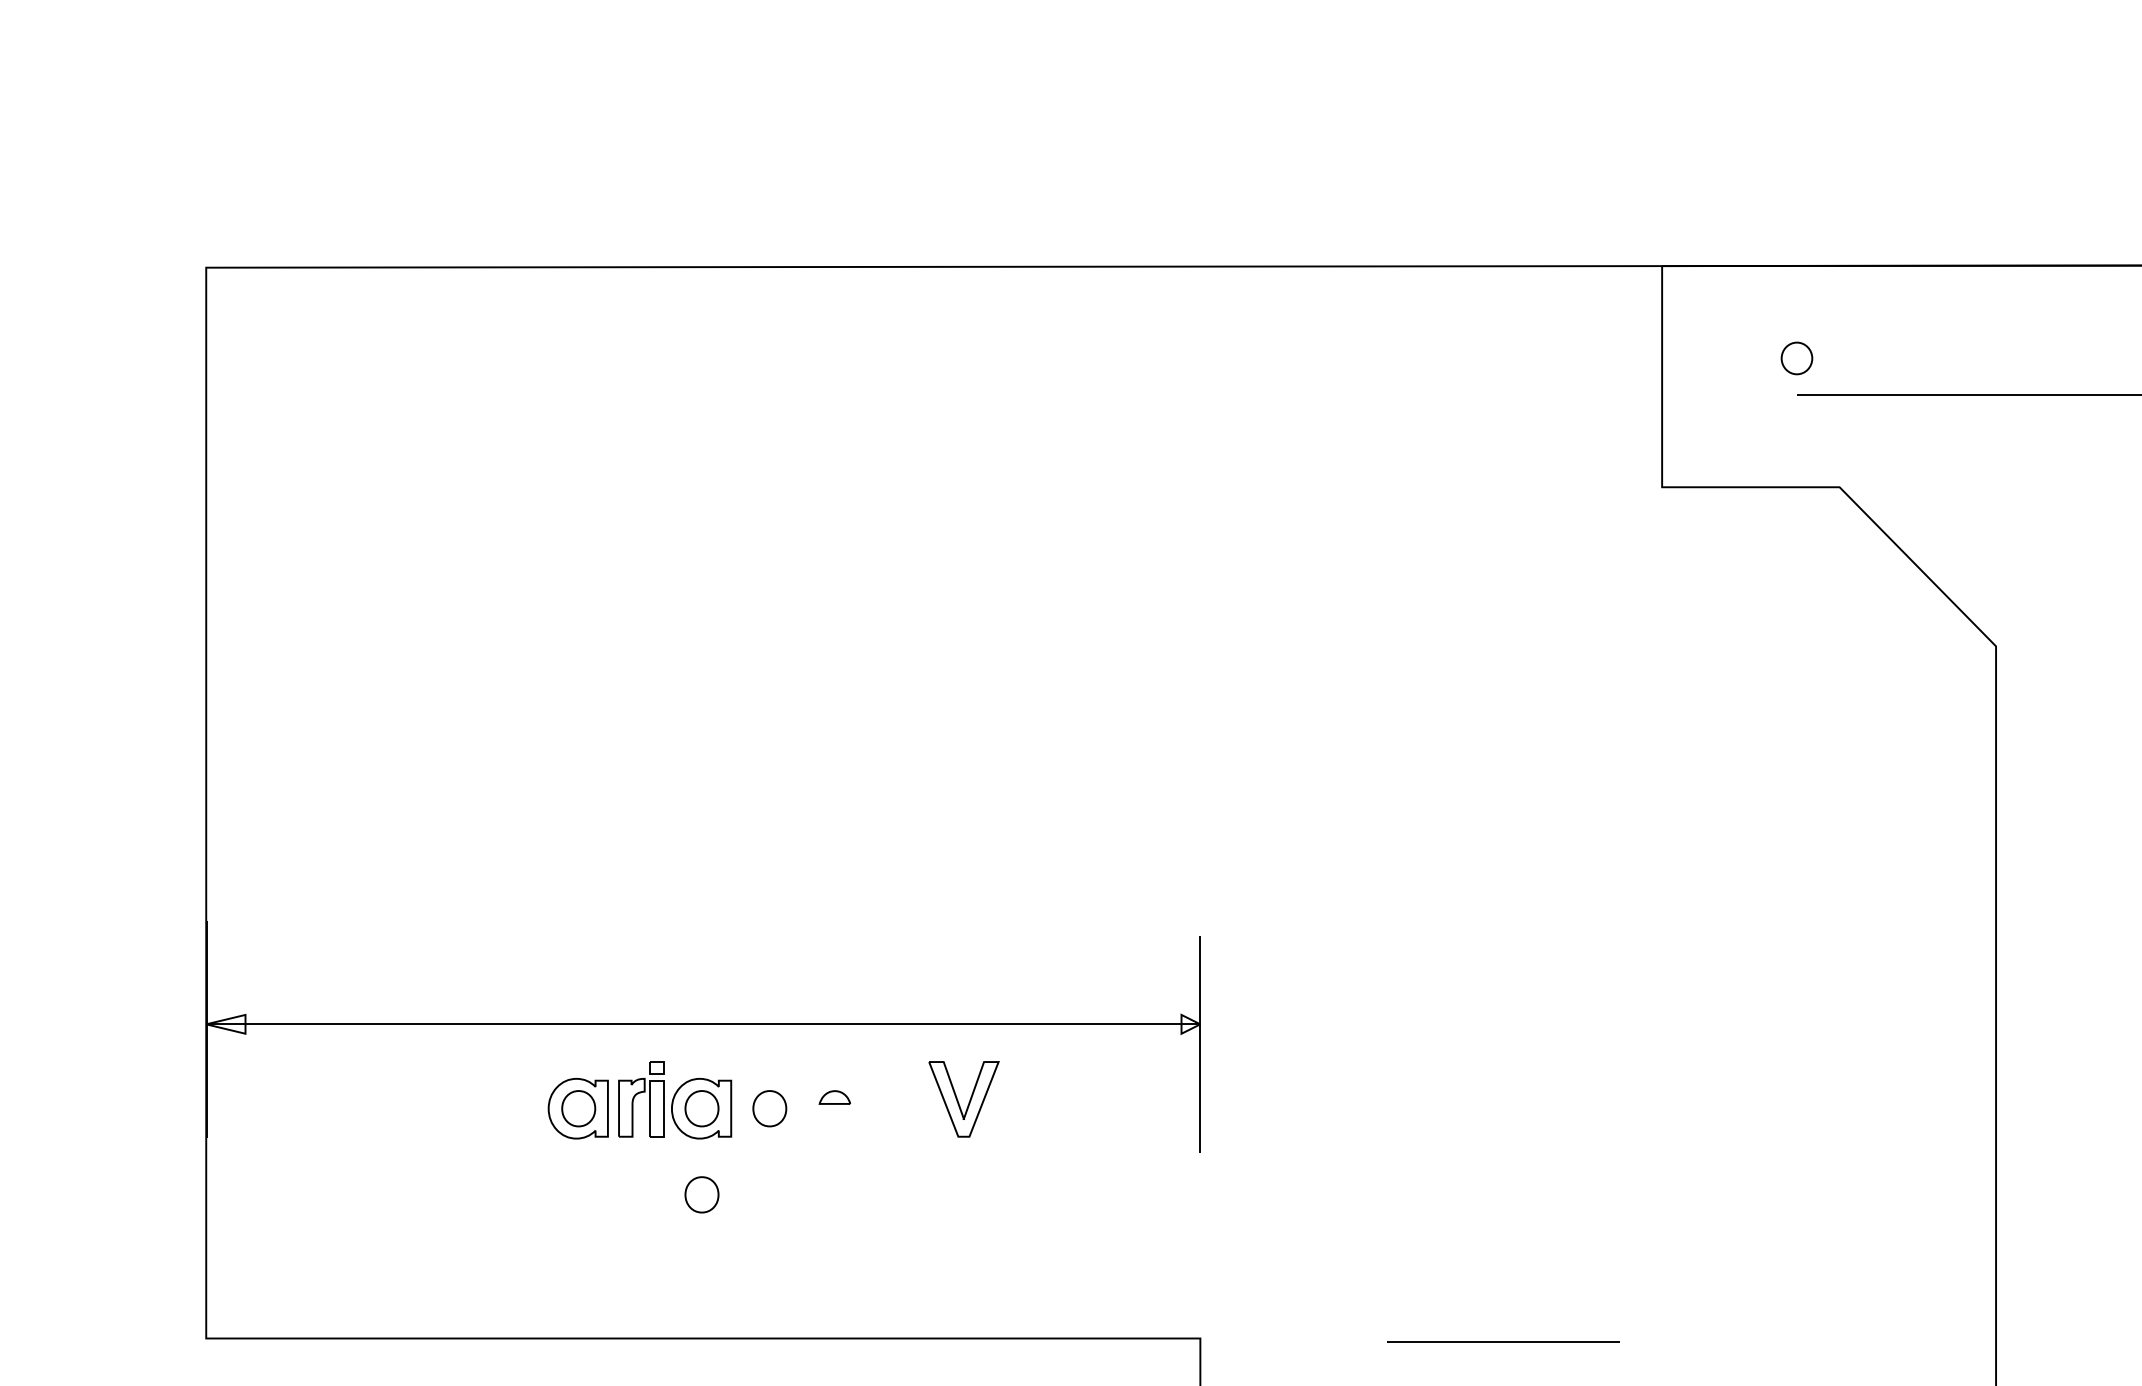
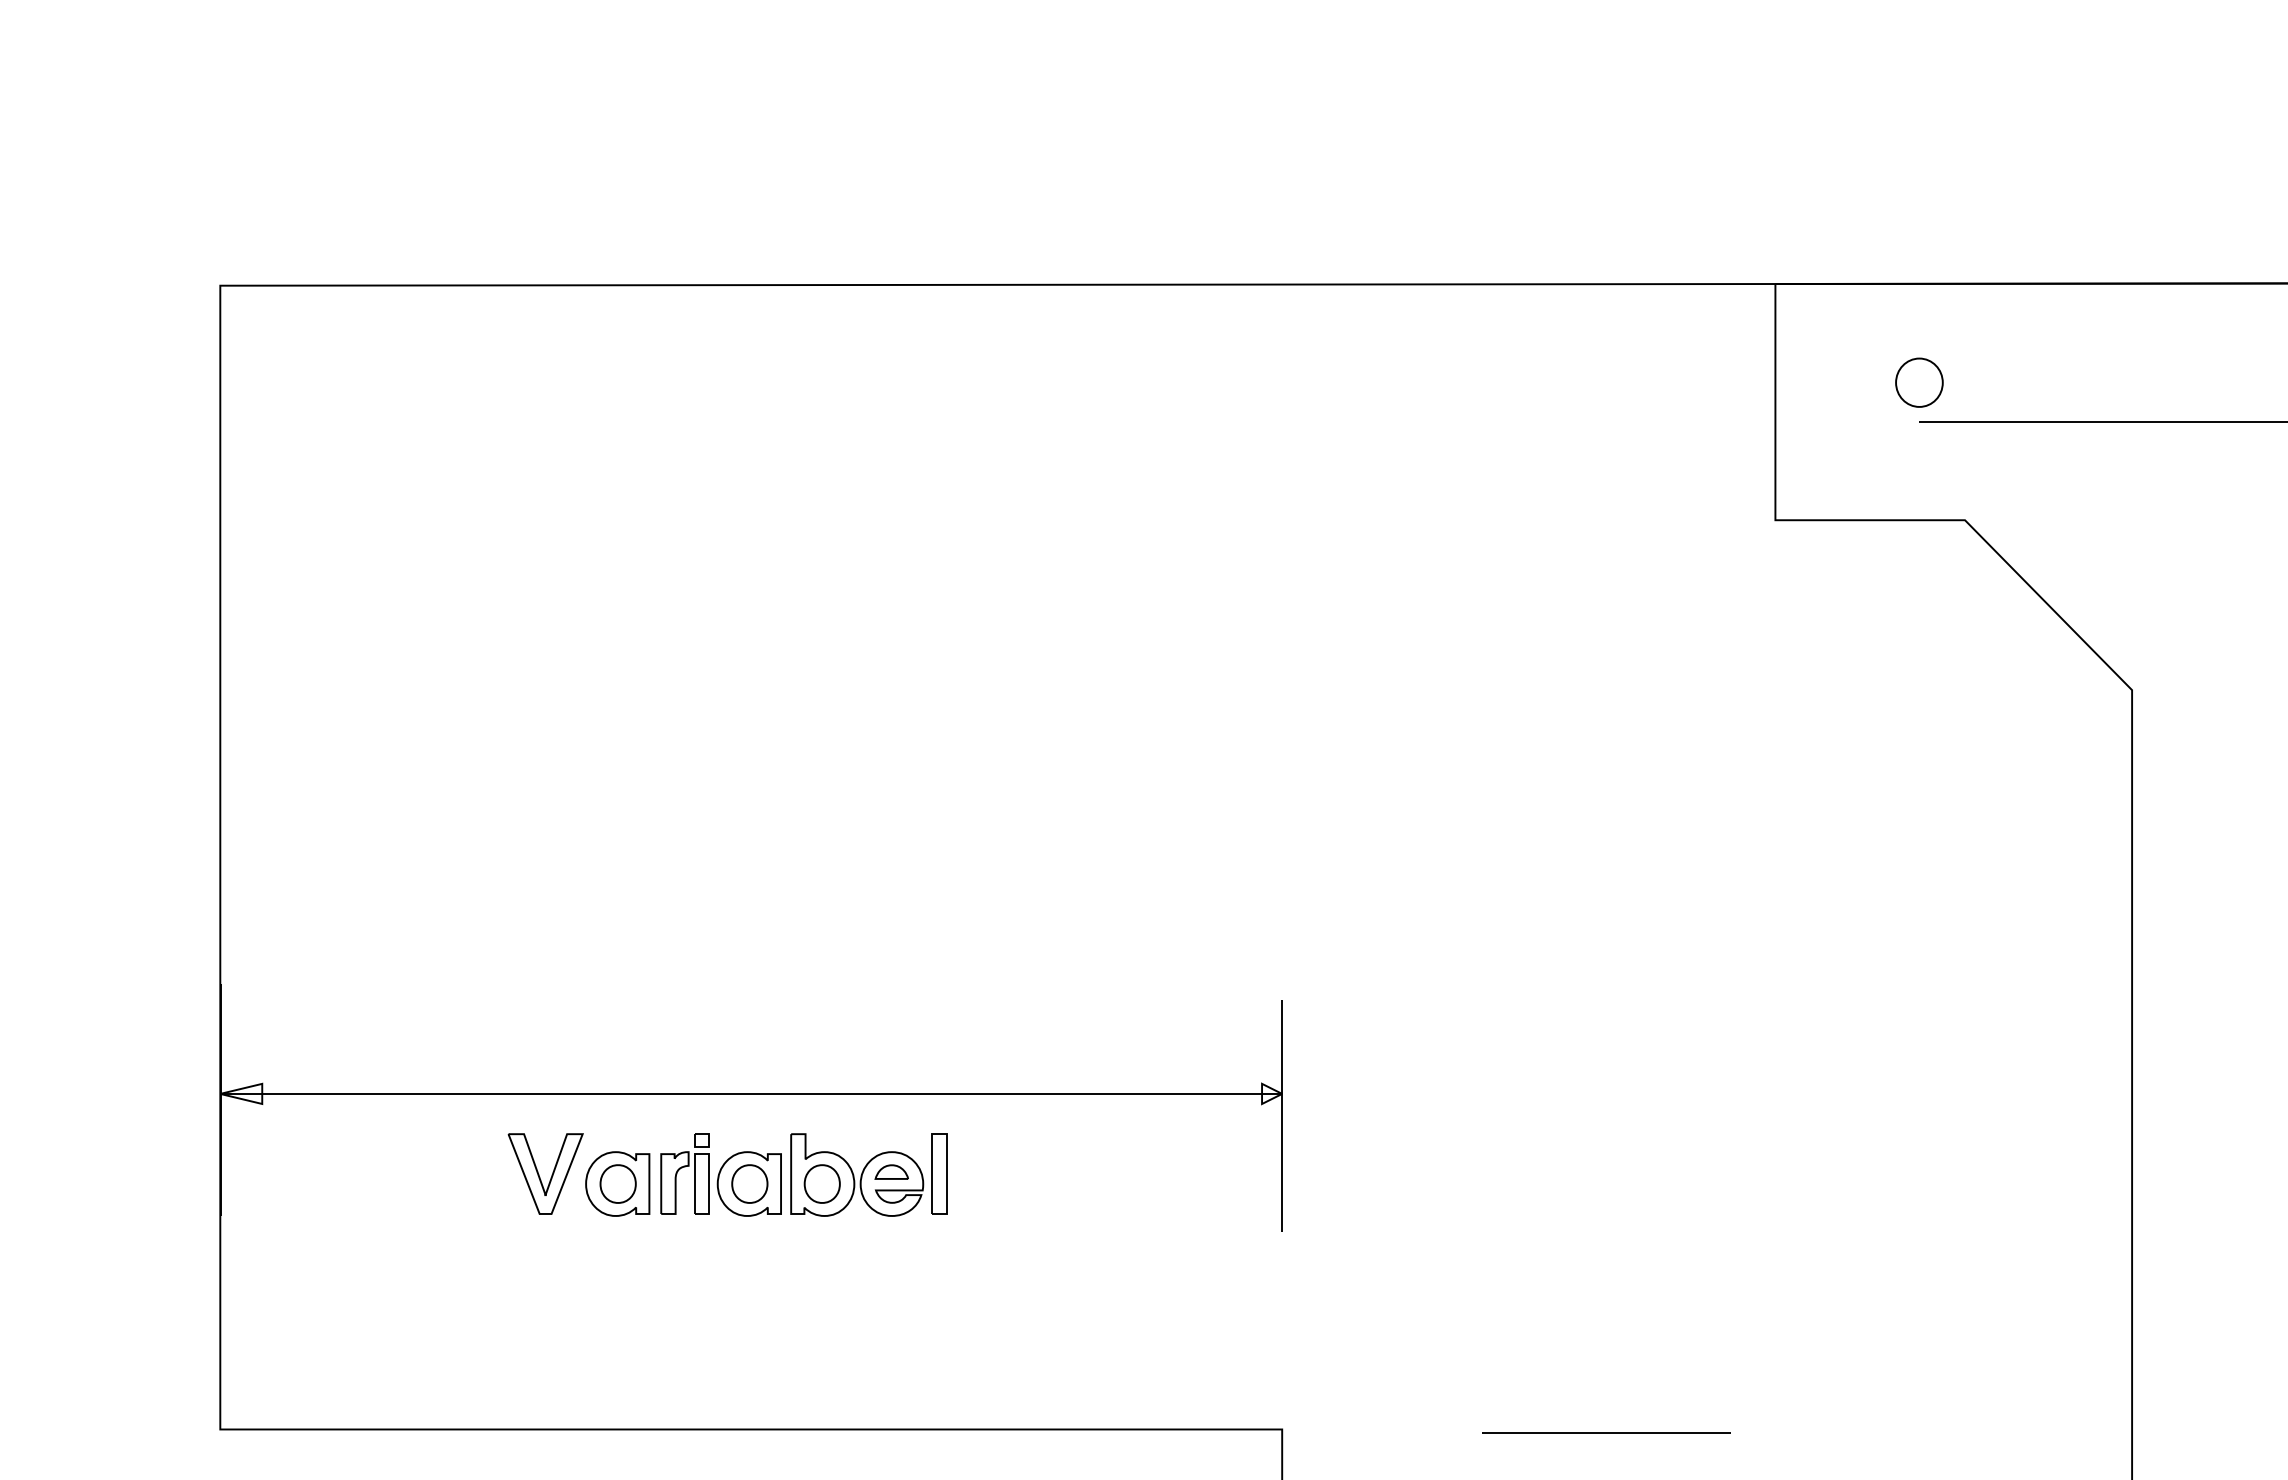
part: (1797, 358) -> (1919, 382), size x1.43
part: (813, 1099) -> (868, 1174), added
part: (958, 1099) -> (539, 1174), moved
part: (701, 1194) -> (749, 1275), removed

